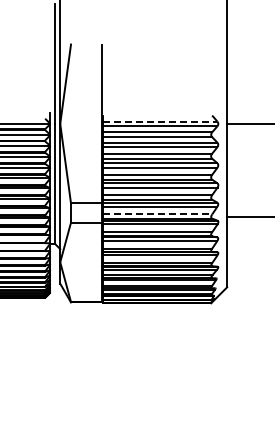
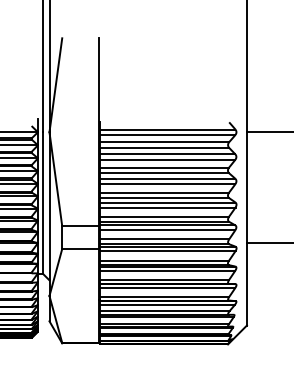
line: (160, 121) -> (168, 129), dashed -> solid
line: (157, 214) -> (164, 239), dashed -> solid

